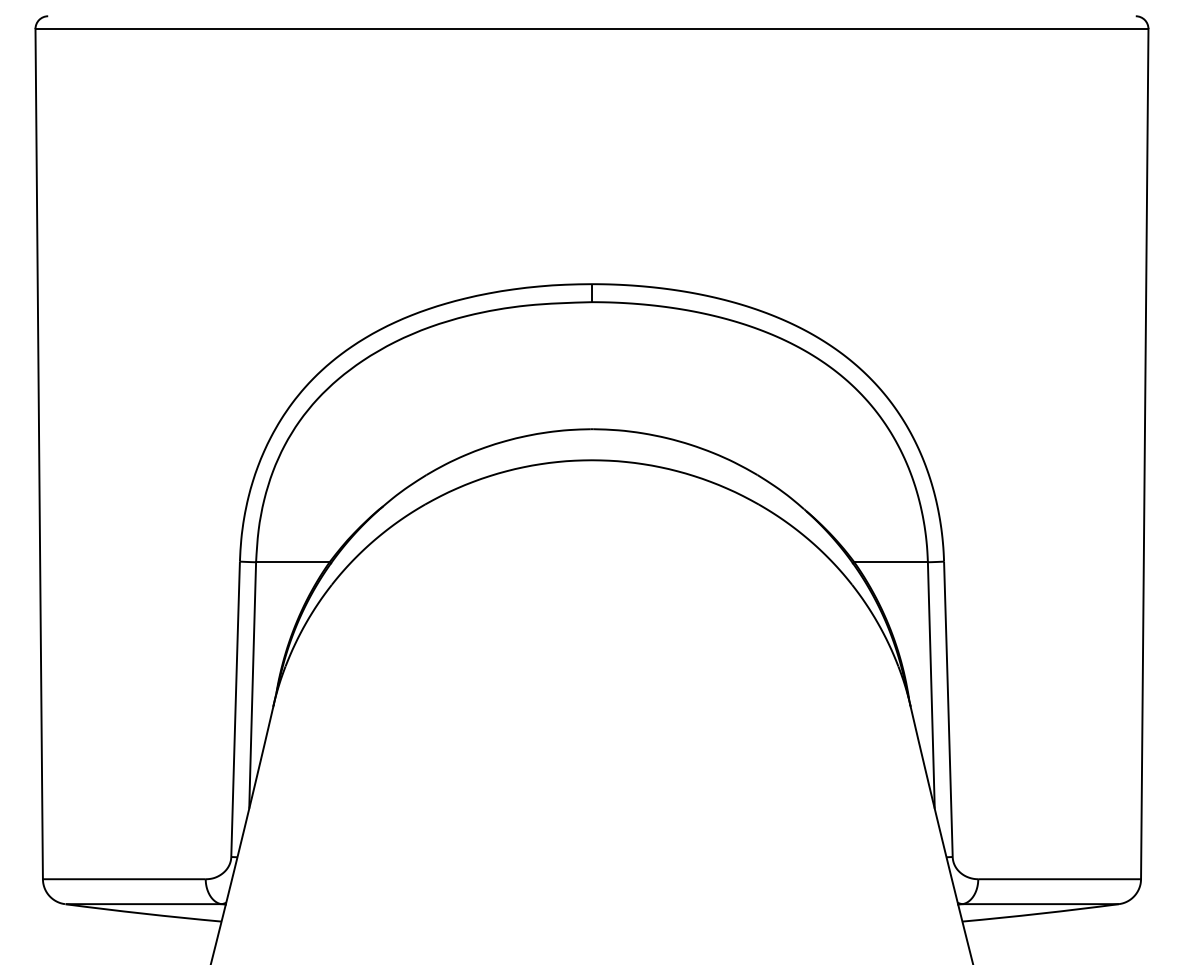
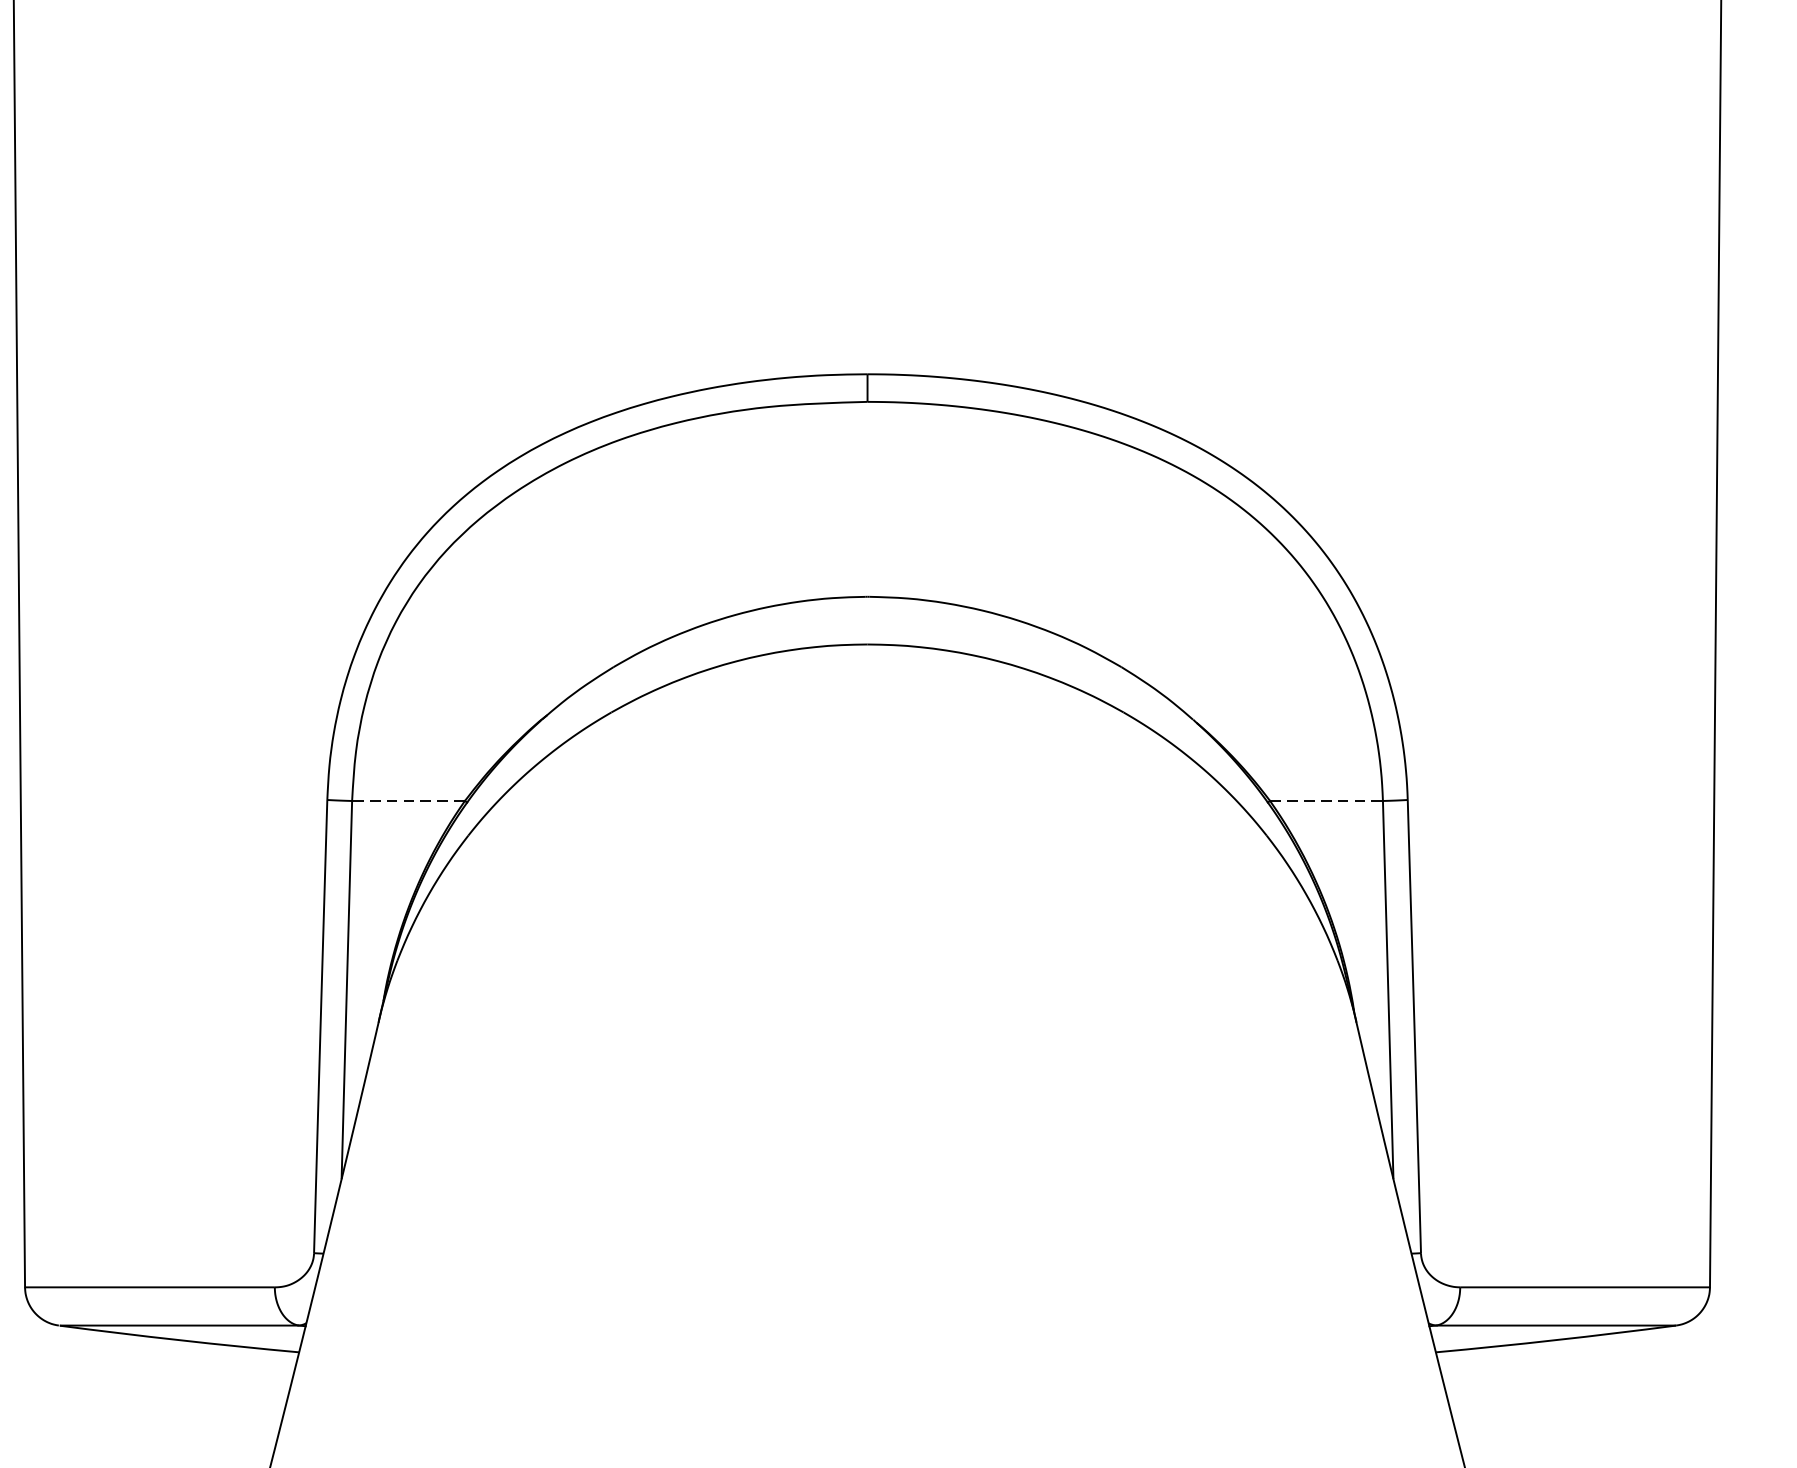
line: (292, 562) -> (407, 801), solid -> dashed
line: (891, 562) -> (1327, 801), solid -> dashed

